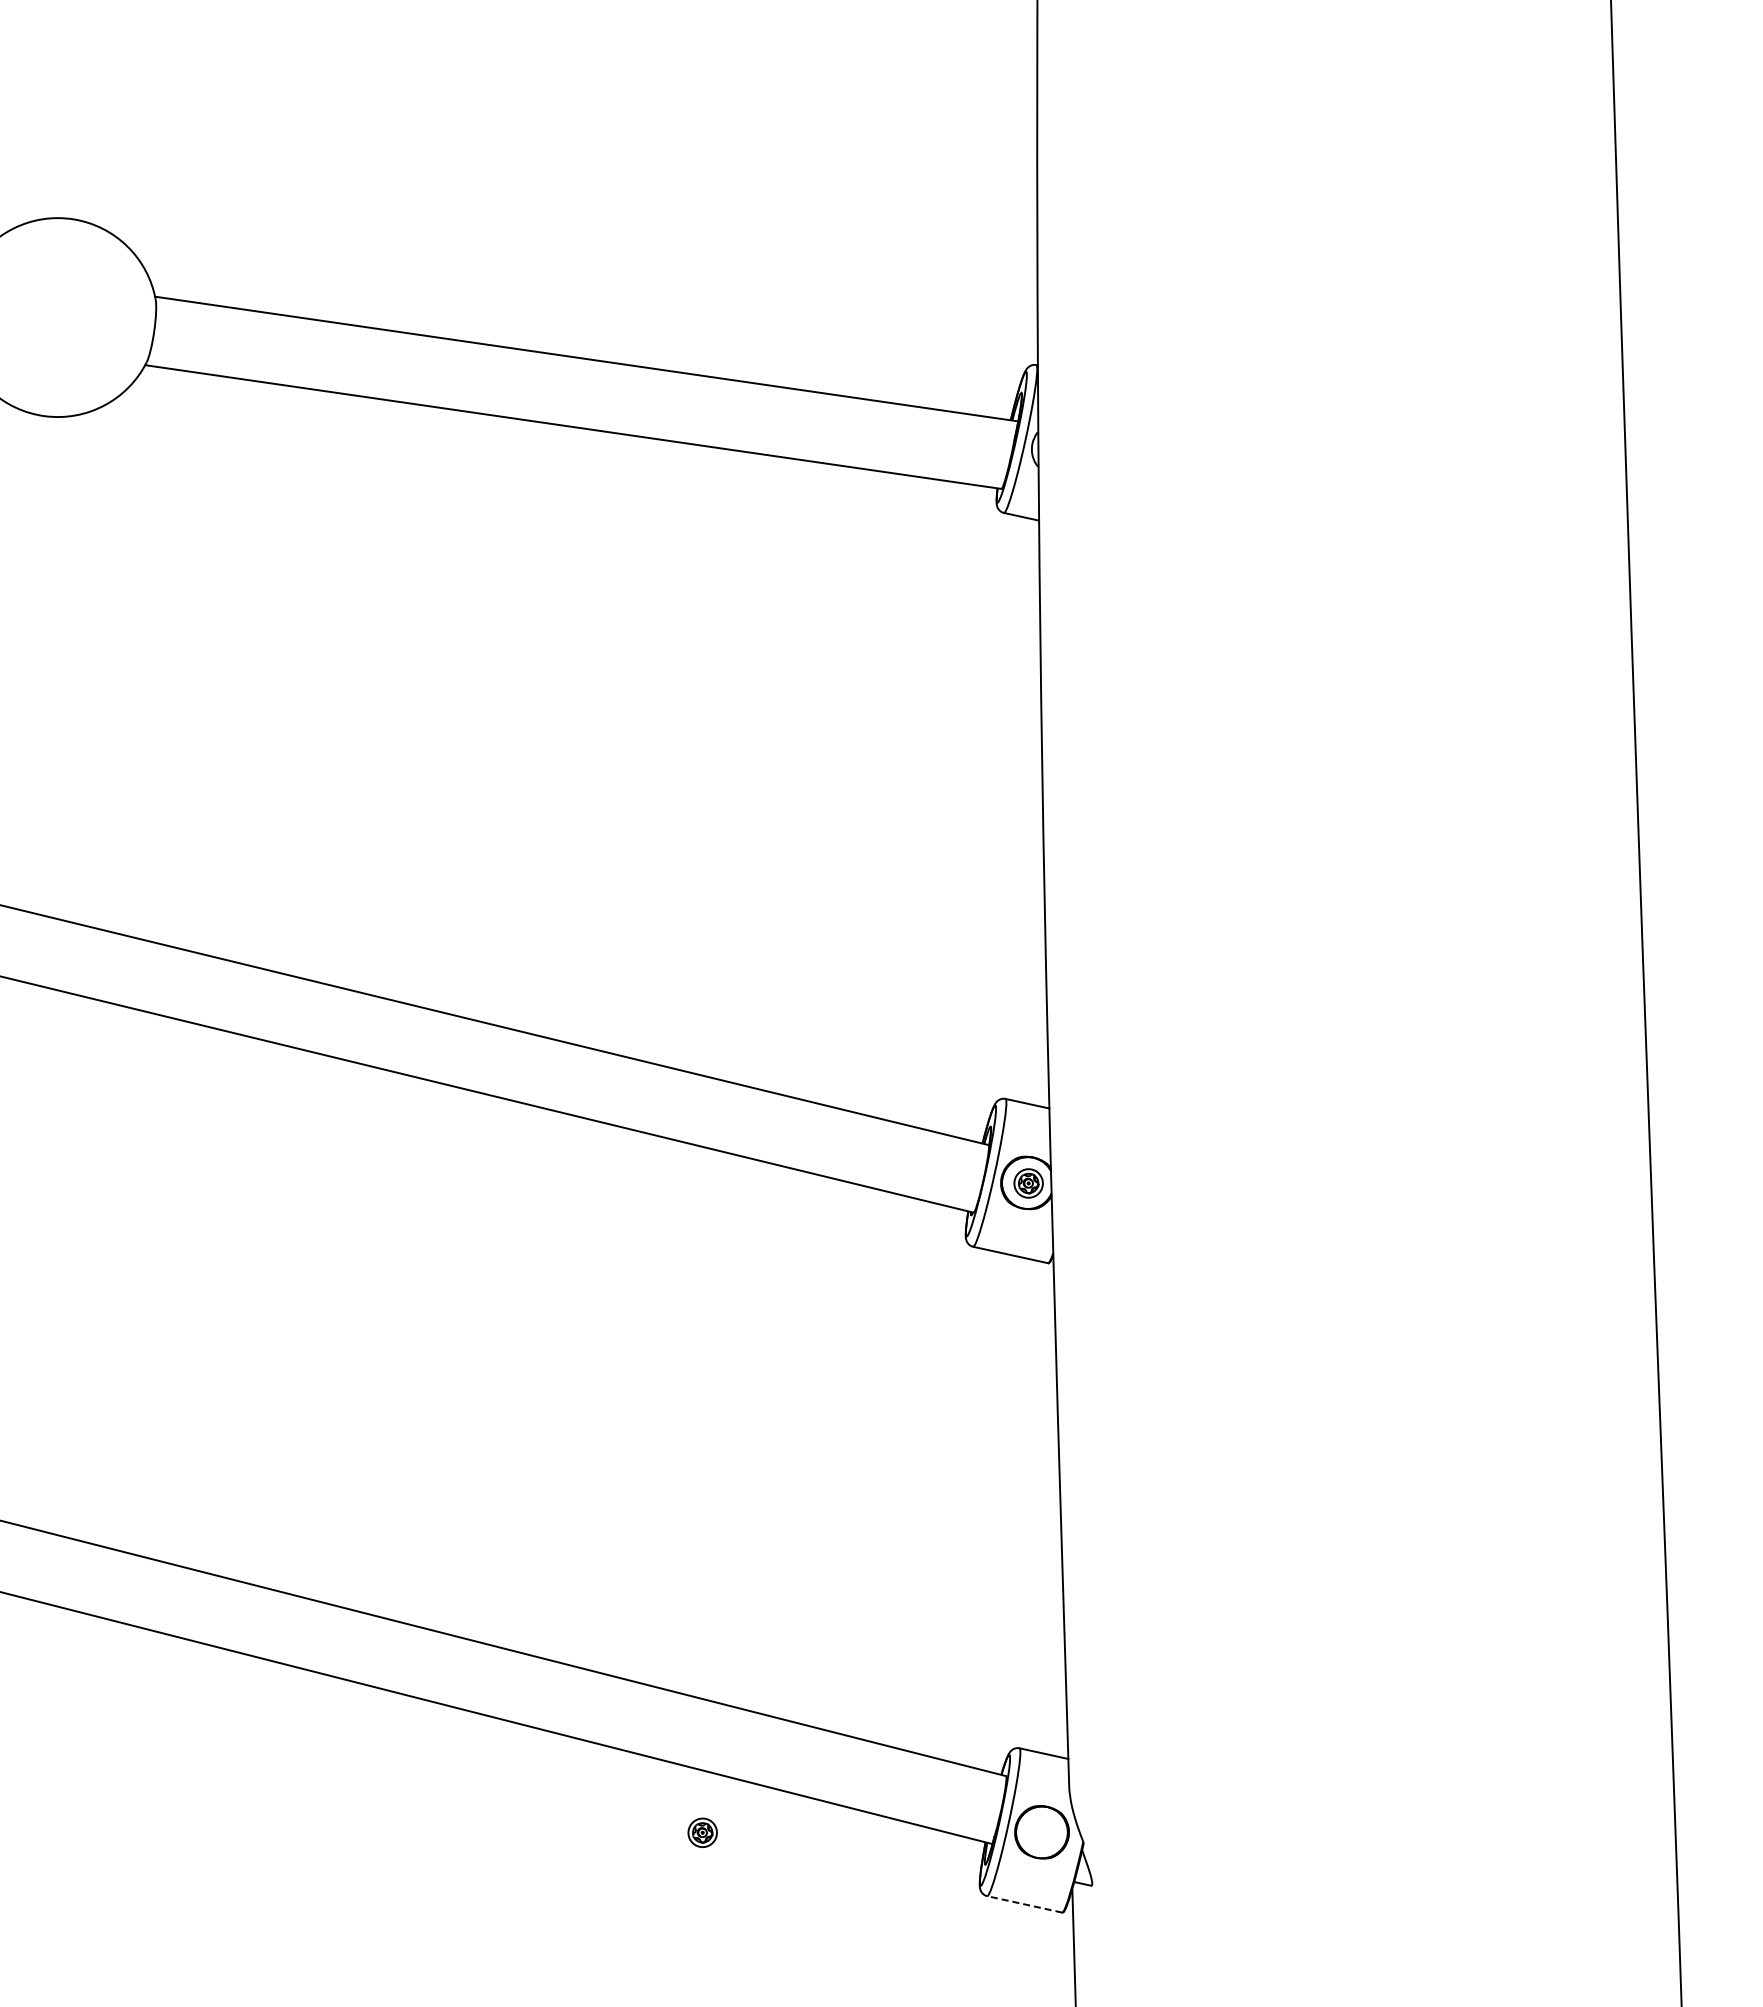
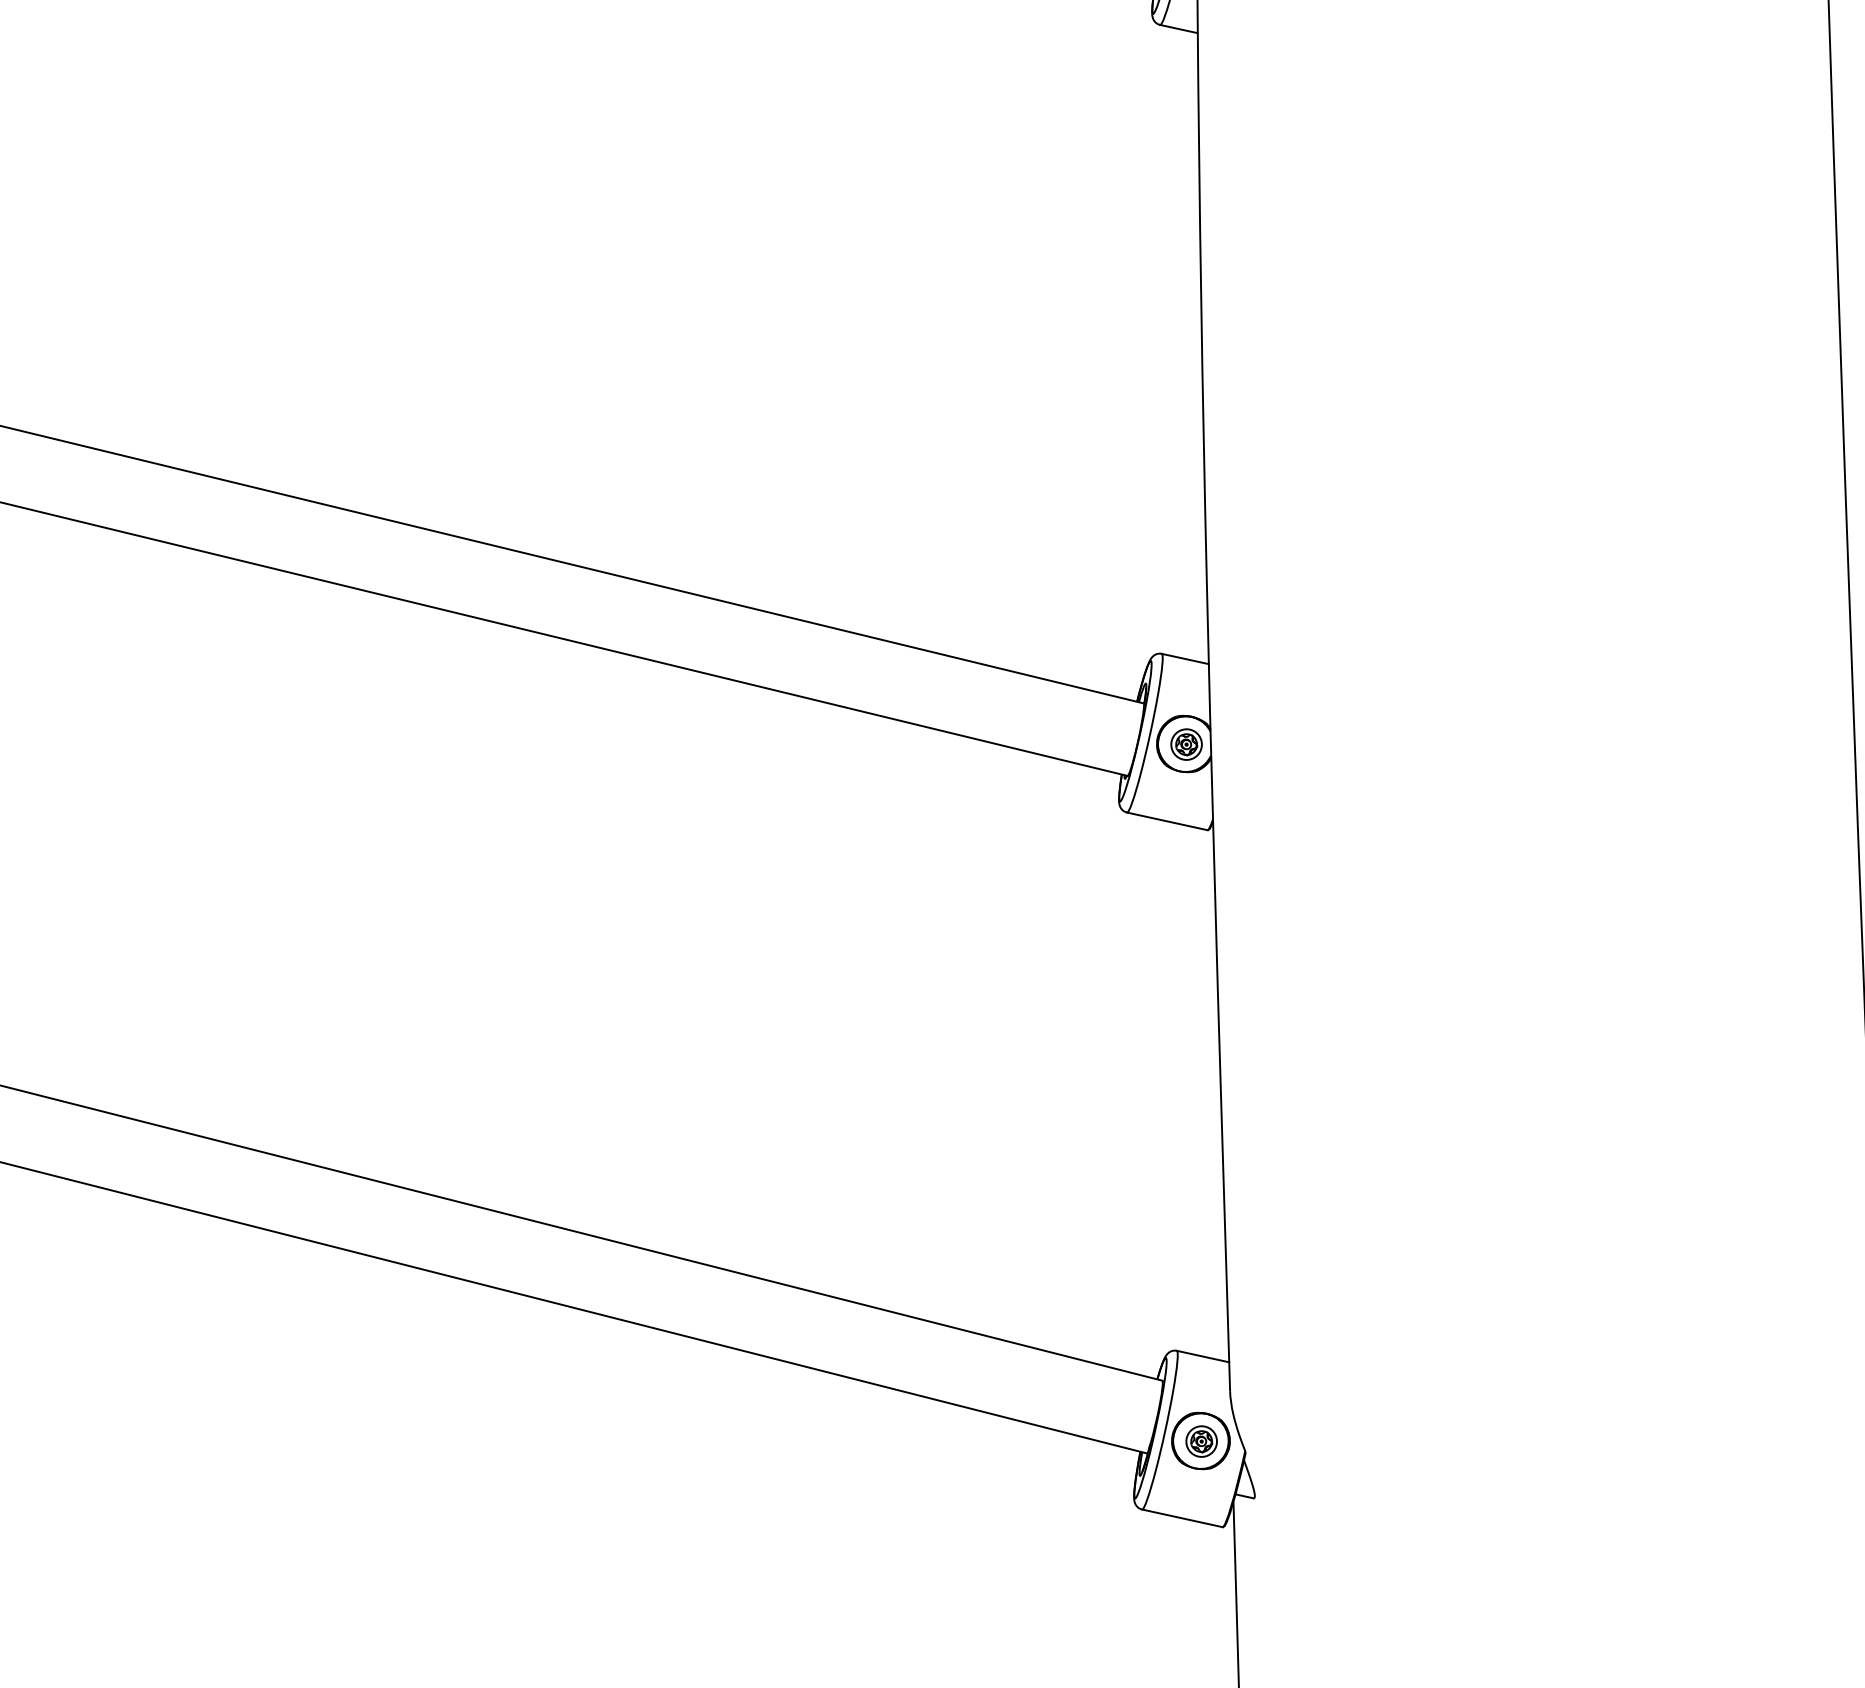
part: (702, 1832) -> (1201, 1441), moved
line: (1024, 1904) -> (1182, 1518), dashed -> solid

